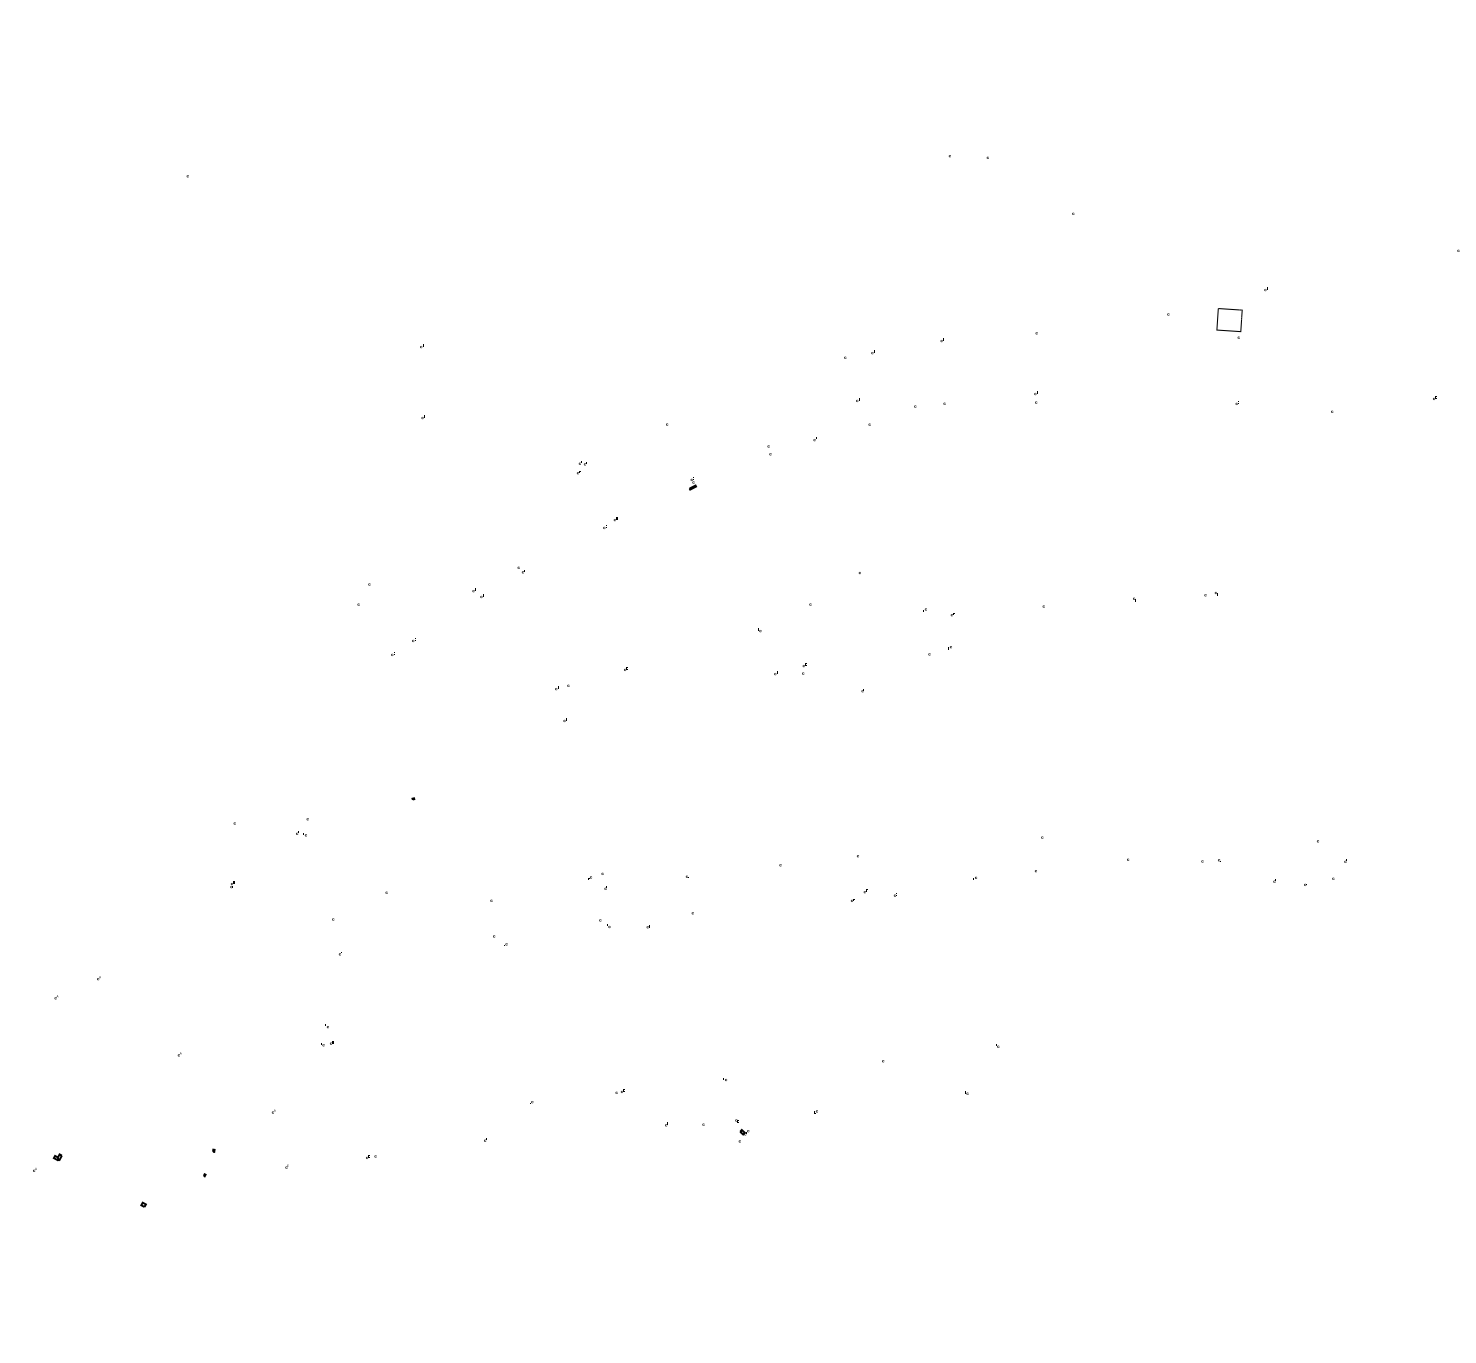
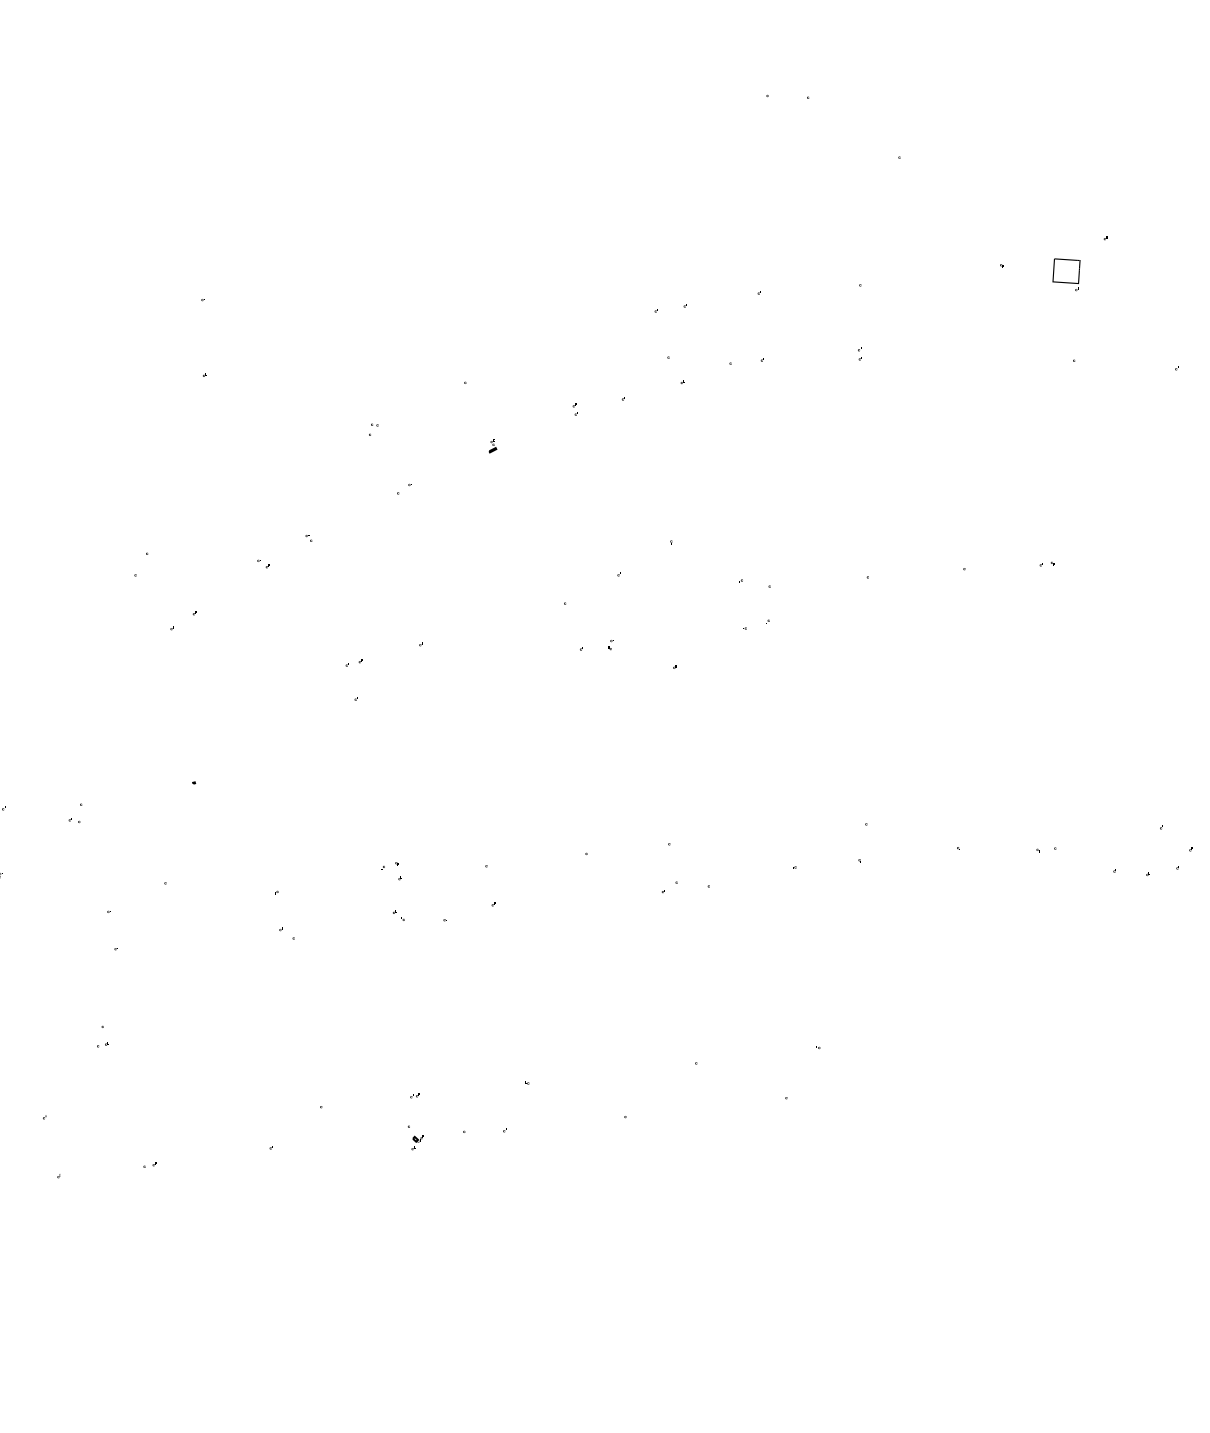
part: (742, 1130) -> (415, 1137), moved

